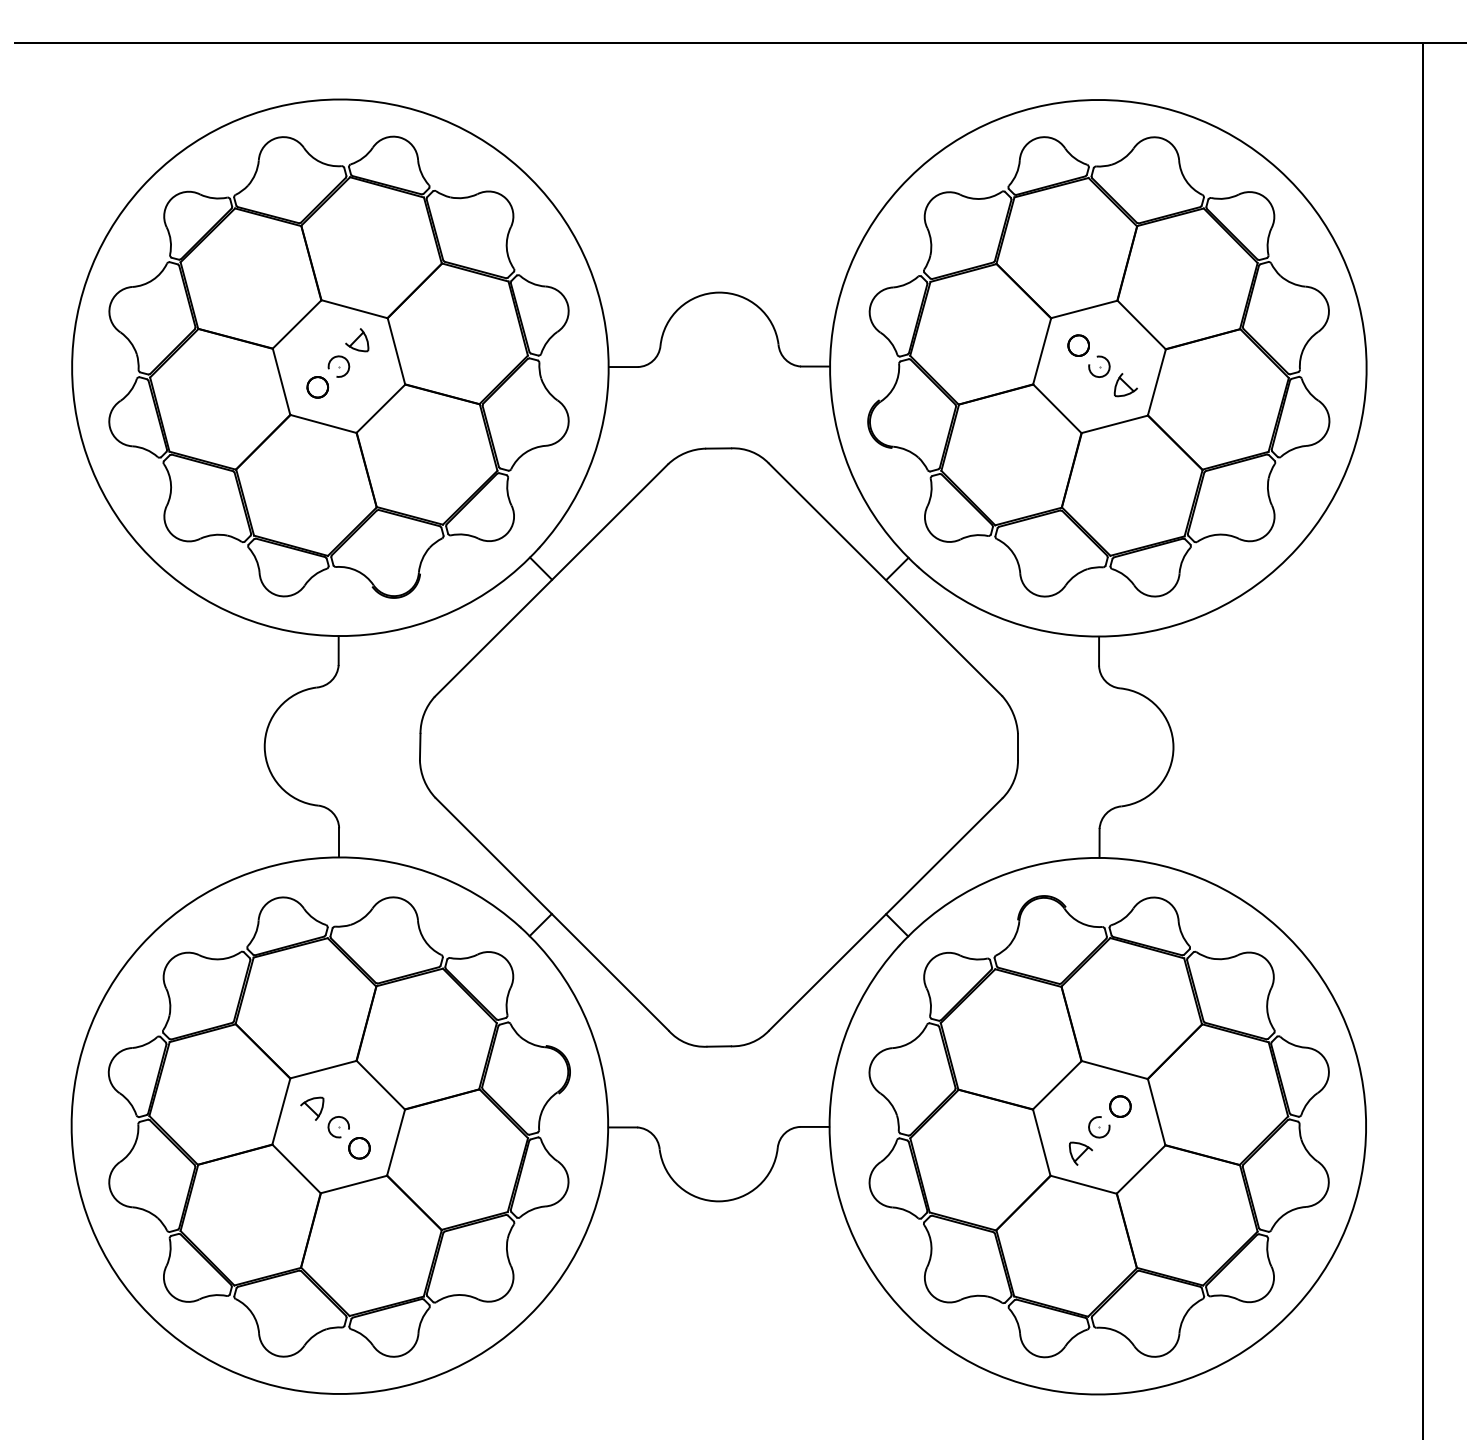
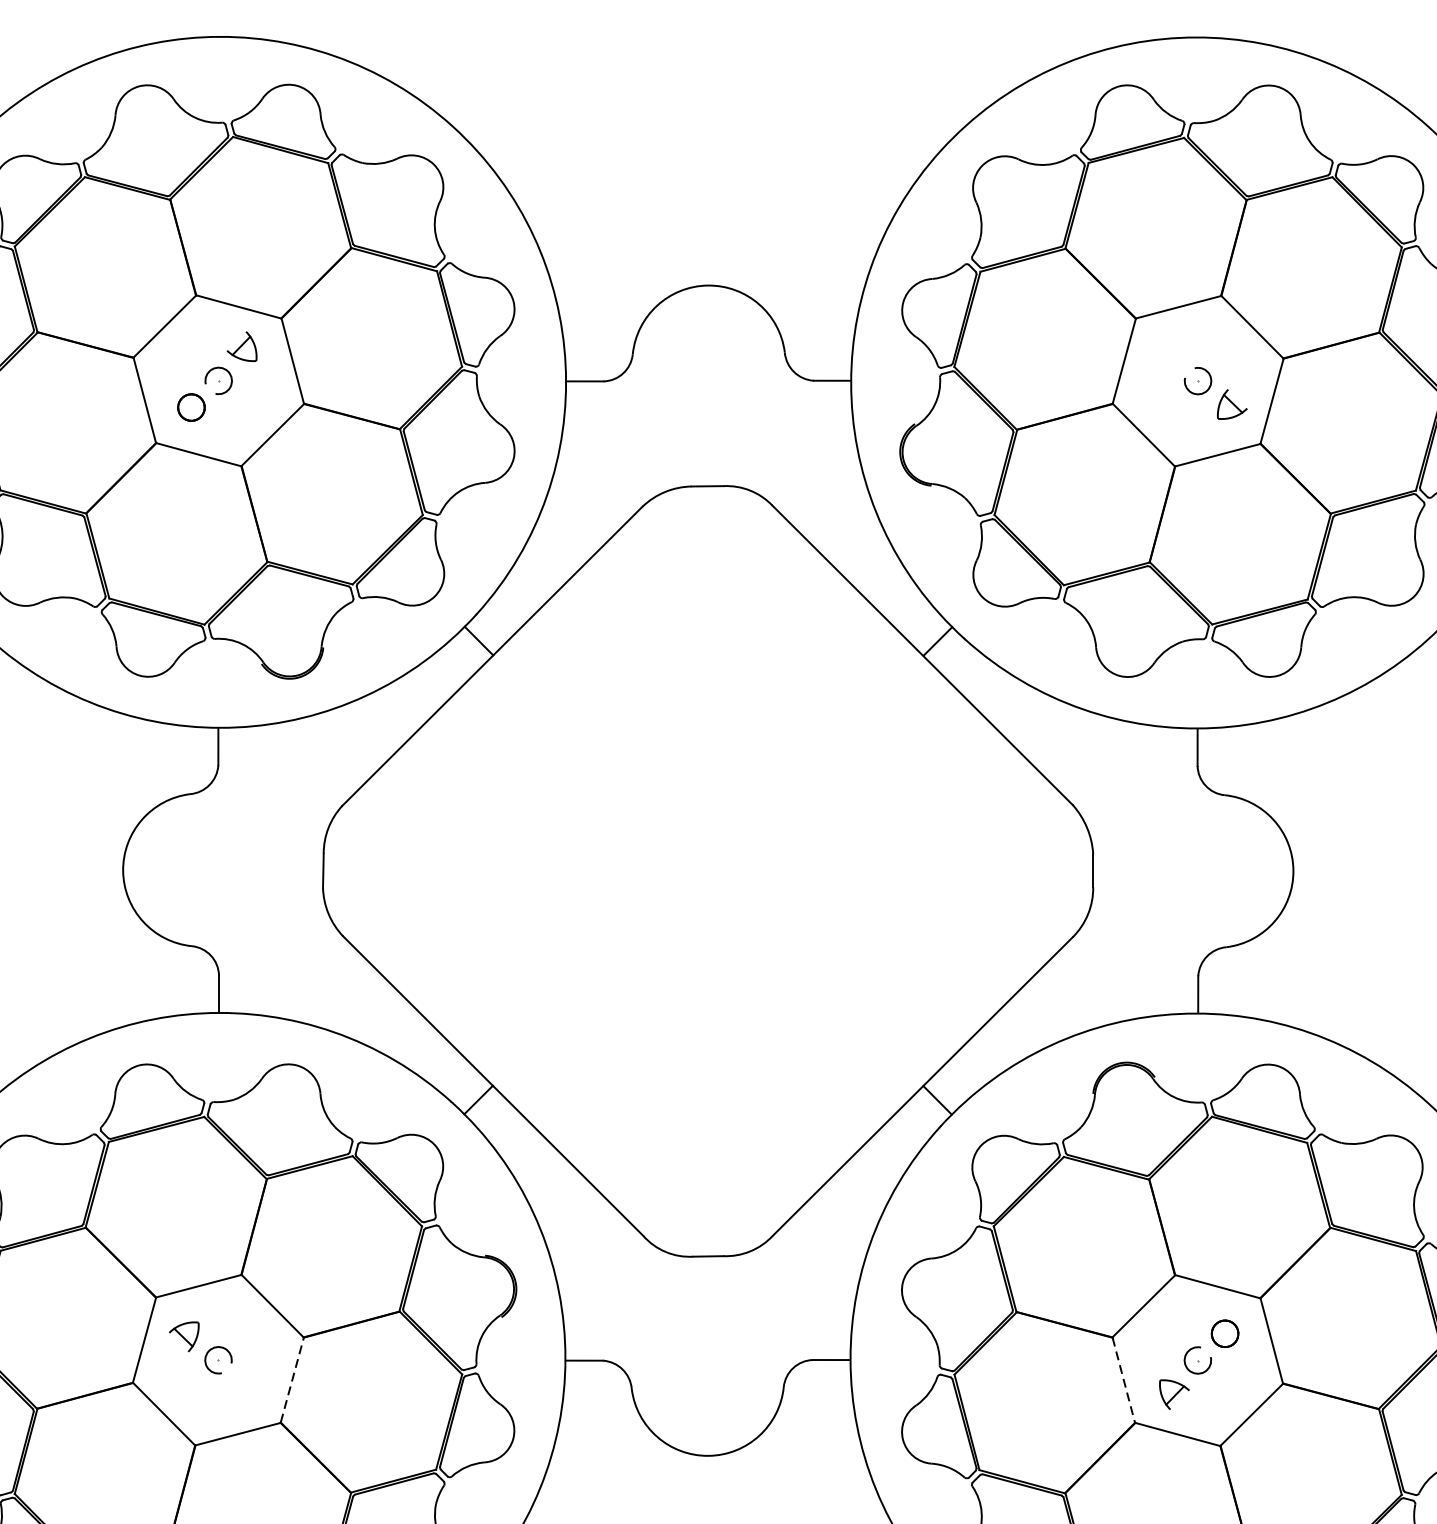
circle: (1078, 345) -> (1171, 353), removed
line: (396, 1142) -> (292, 1380), solid -> dashed
line: (1041, 1143) -> (1123, 1381), solid -> dashed
circle: (359, 1148) -> (245, 1387), removed

